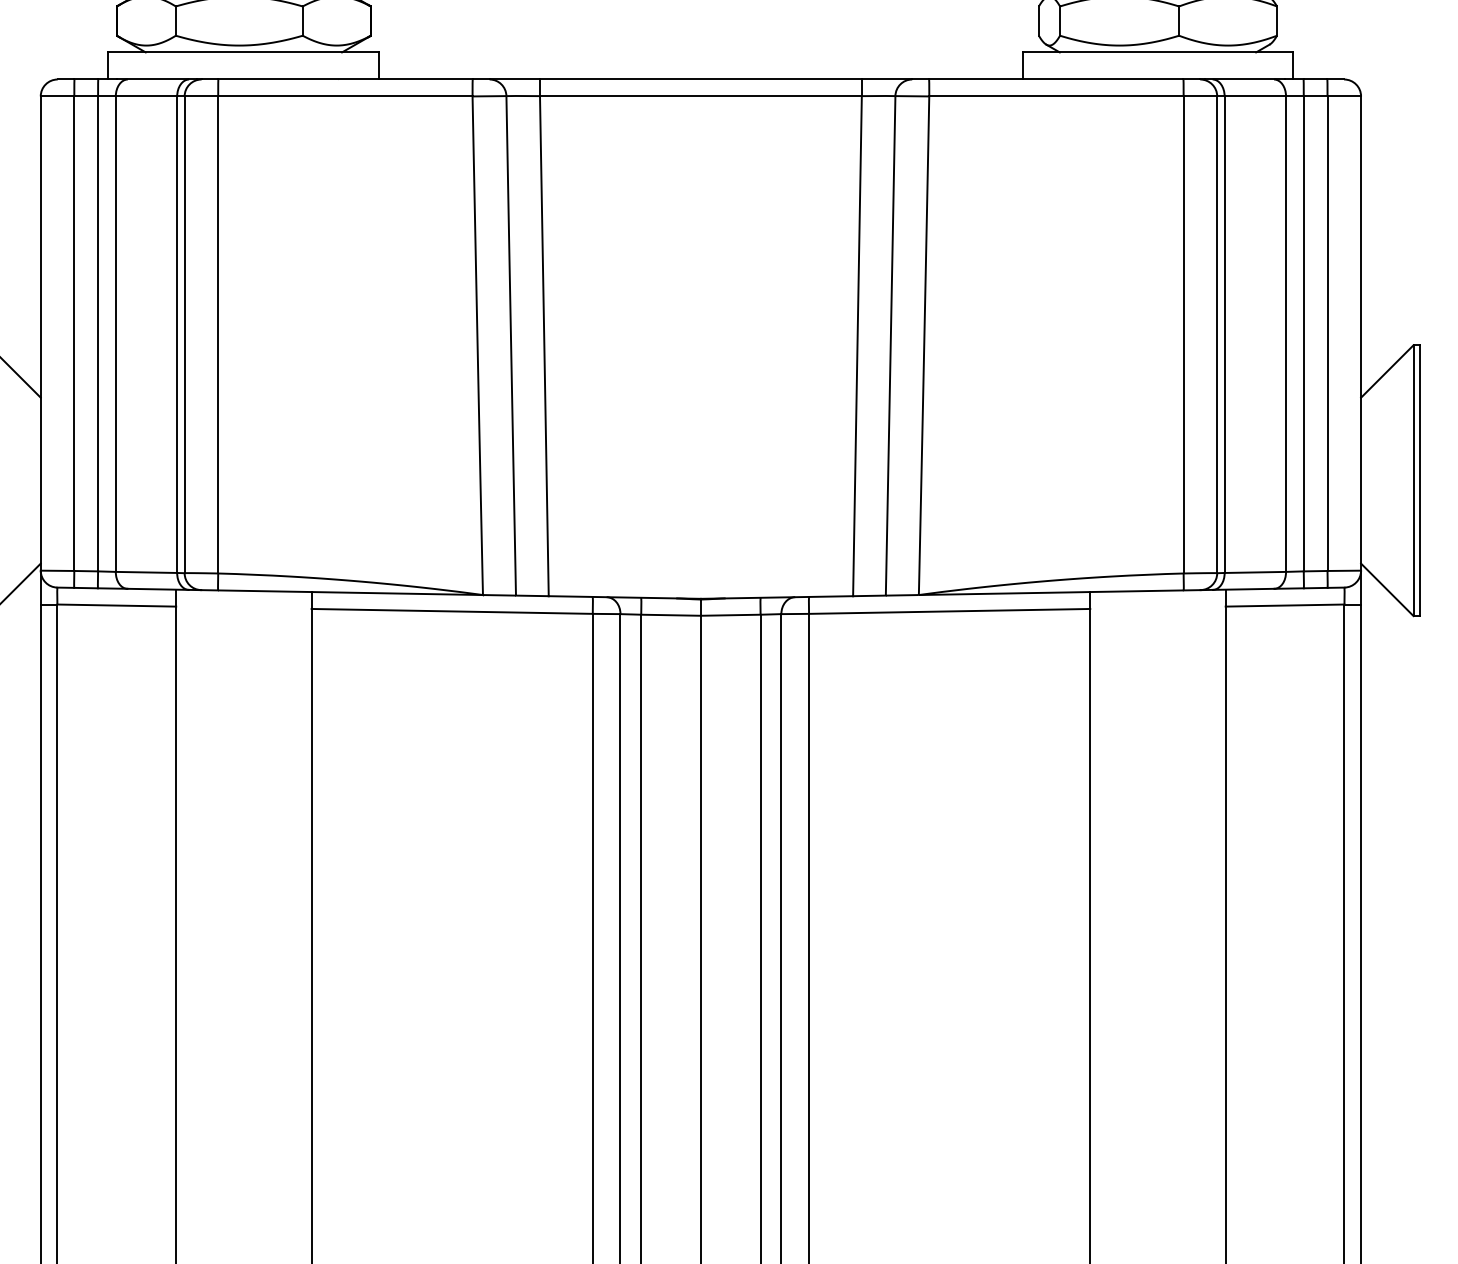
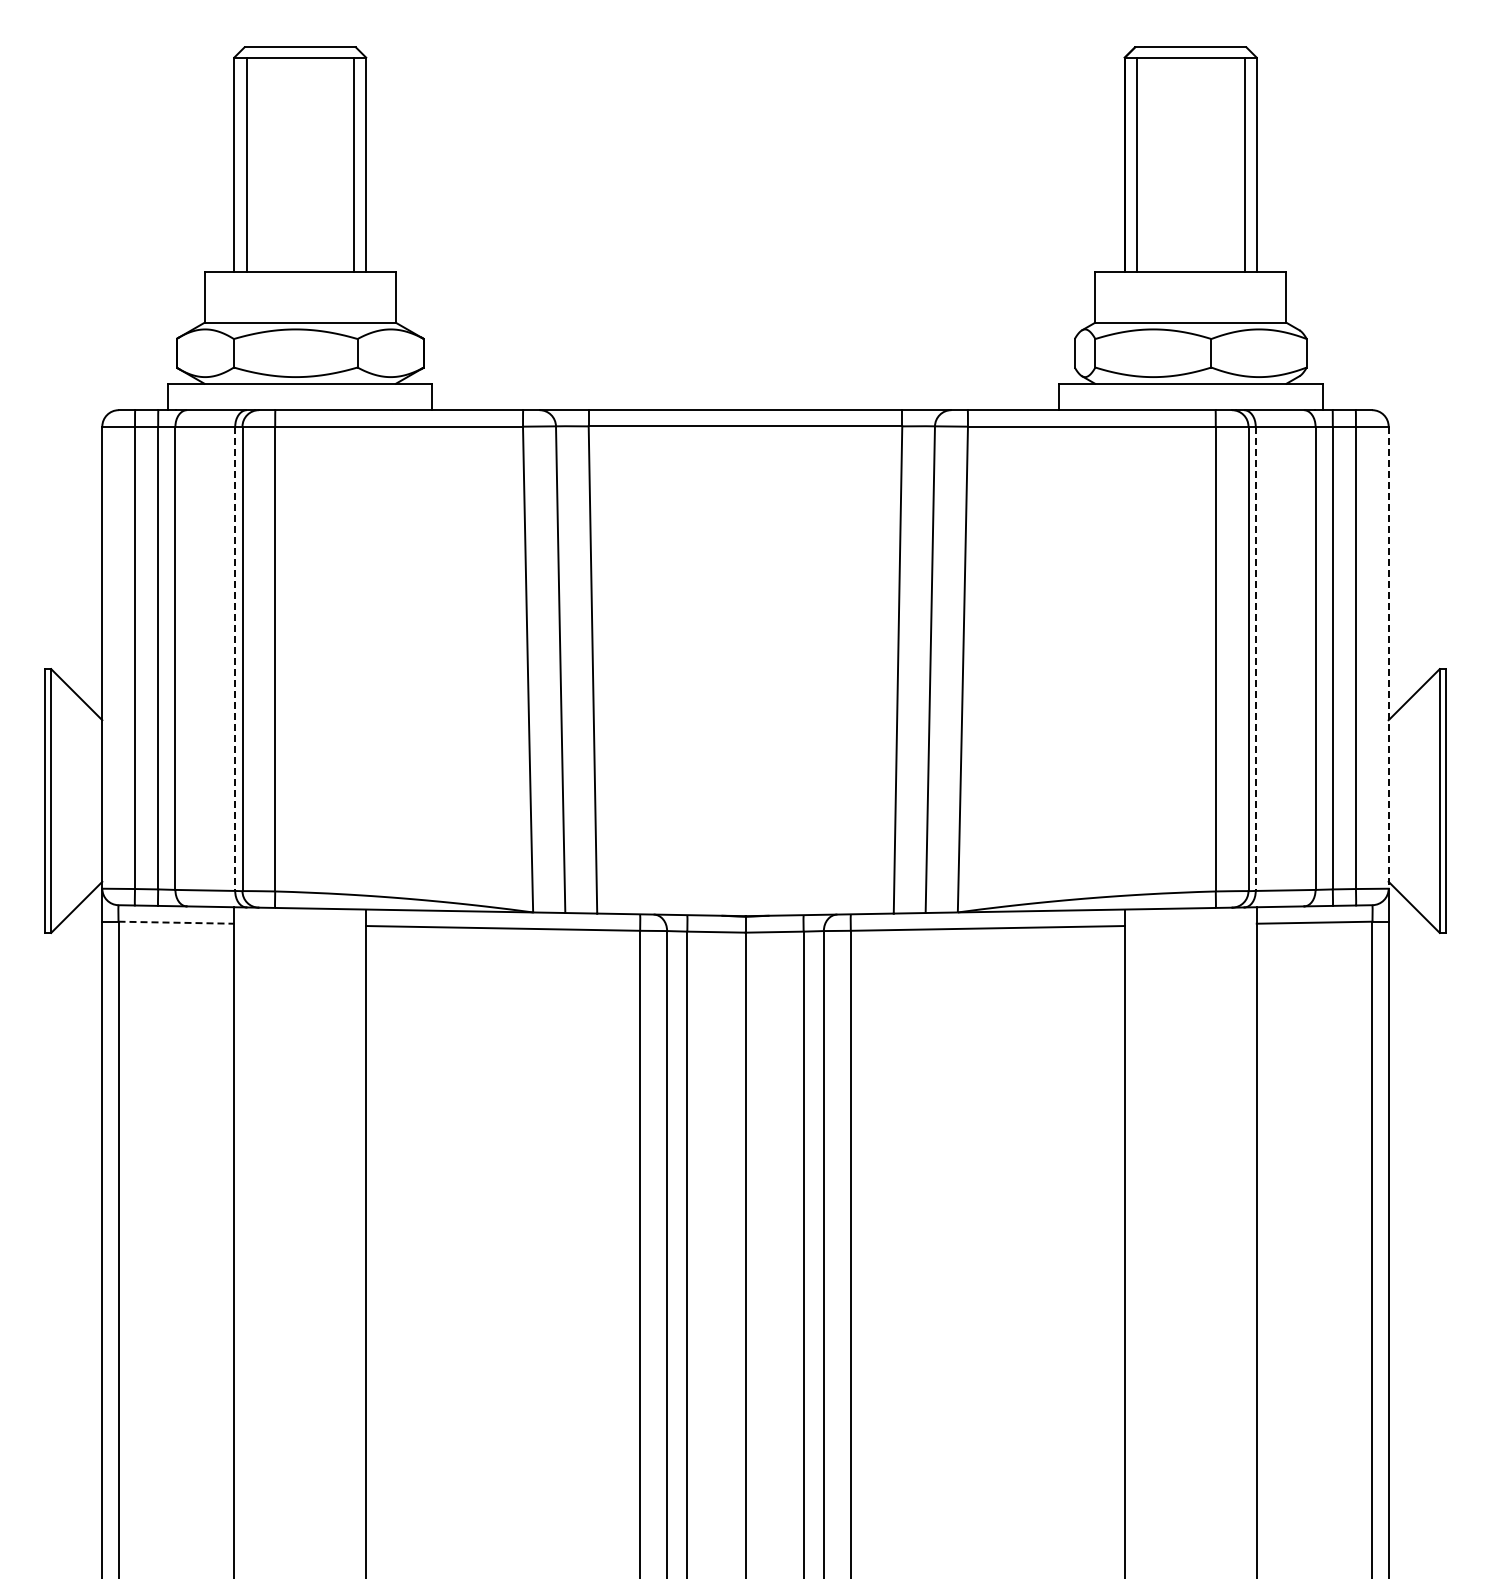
line: (1360, 334) -> (1388, 658), solid -> dashed
line: (177, 335) -> (235, 659), solid -> dashed
line: (1224, 335) -> (1255, 659), solid -> dashed
line: (116, 605) -> (176, 922), solid -> dashed

